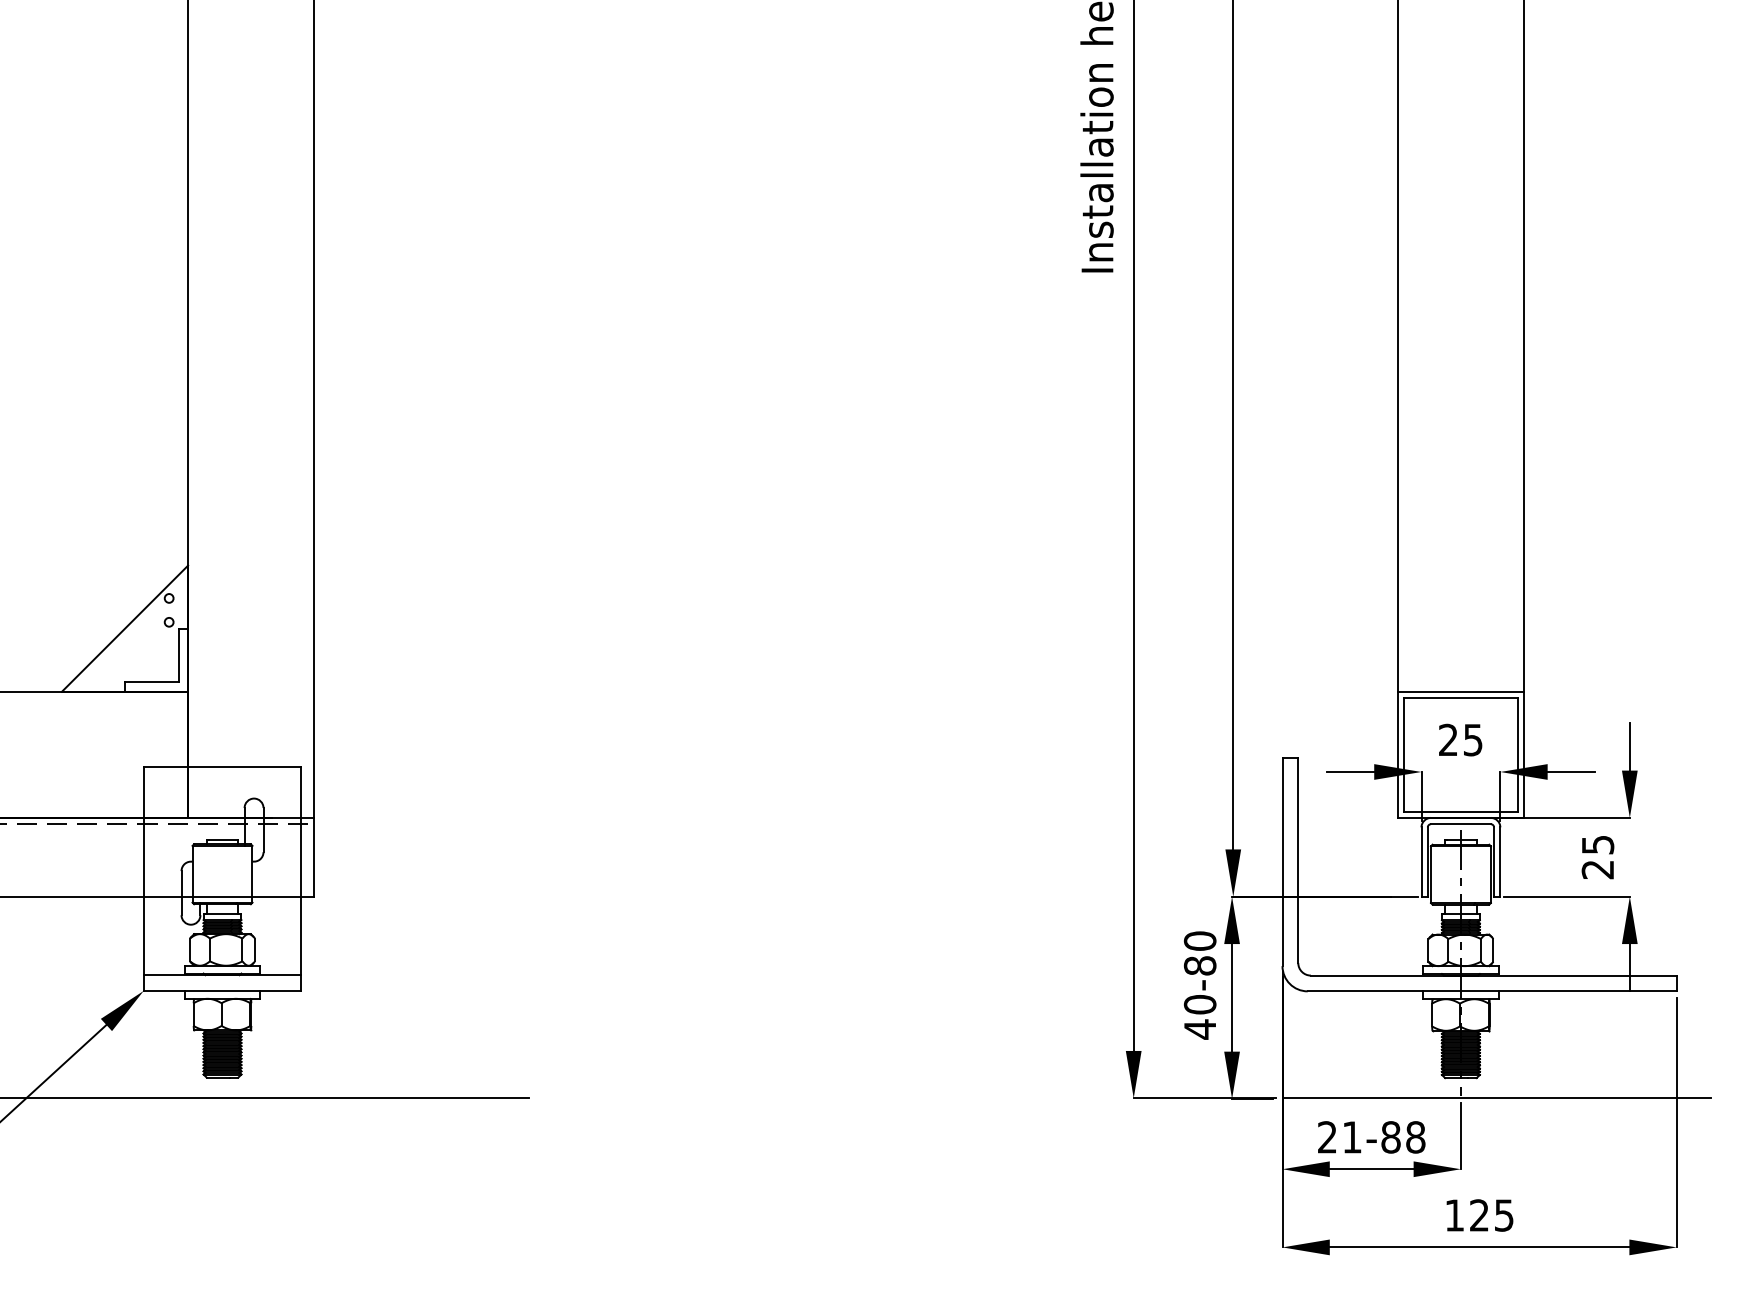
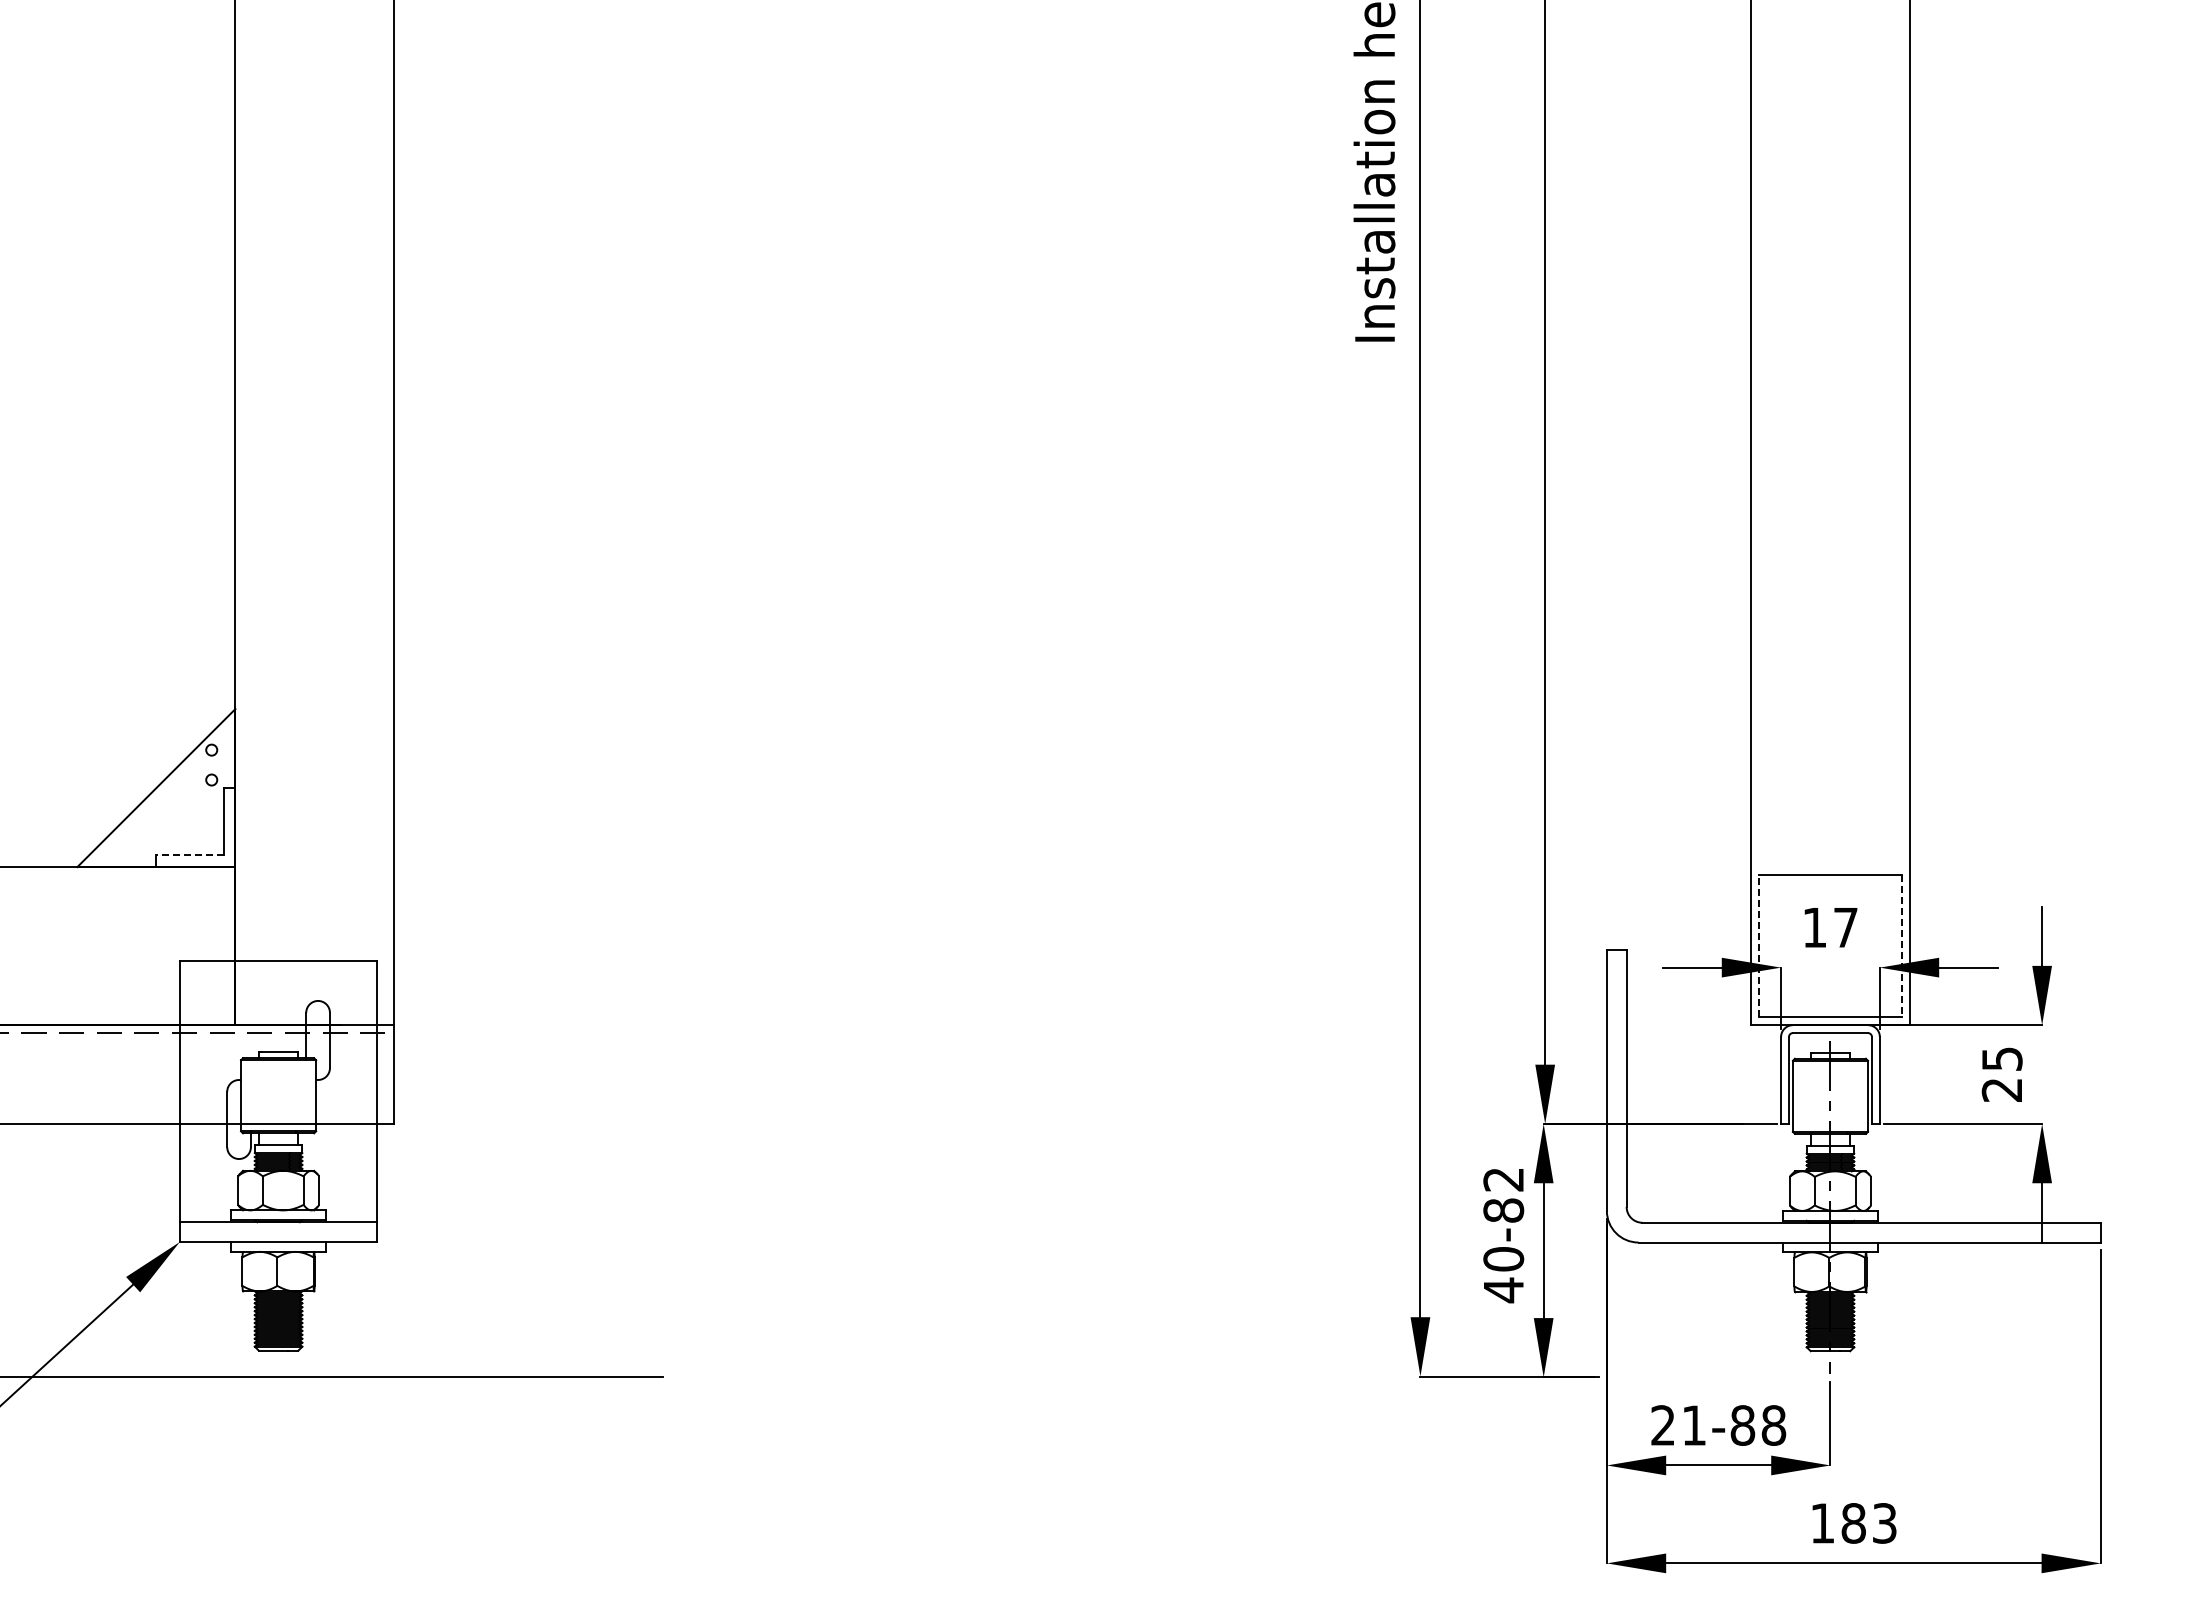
line: (152, 682) -> (190, 855), solid -> dashed
line: (1460, 692) -> (1830, 867), removed
text: (1460, 739) -> (1830, 927), 25 -> 17
line: (1404, 754) -> (1759, 945), solid -> dashed
line: (1517, 755) -> (1901, 946), solid -> dashed
text: (1200, 941) -> (1503, 1179), 40-80 -> 40-82
line: (1496, 1098) -> (1874, 1376), removed
text: (1491, 1215) -> (1868, 1523), 125 -> 183

